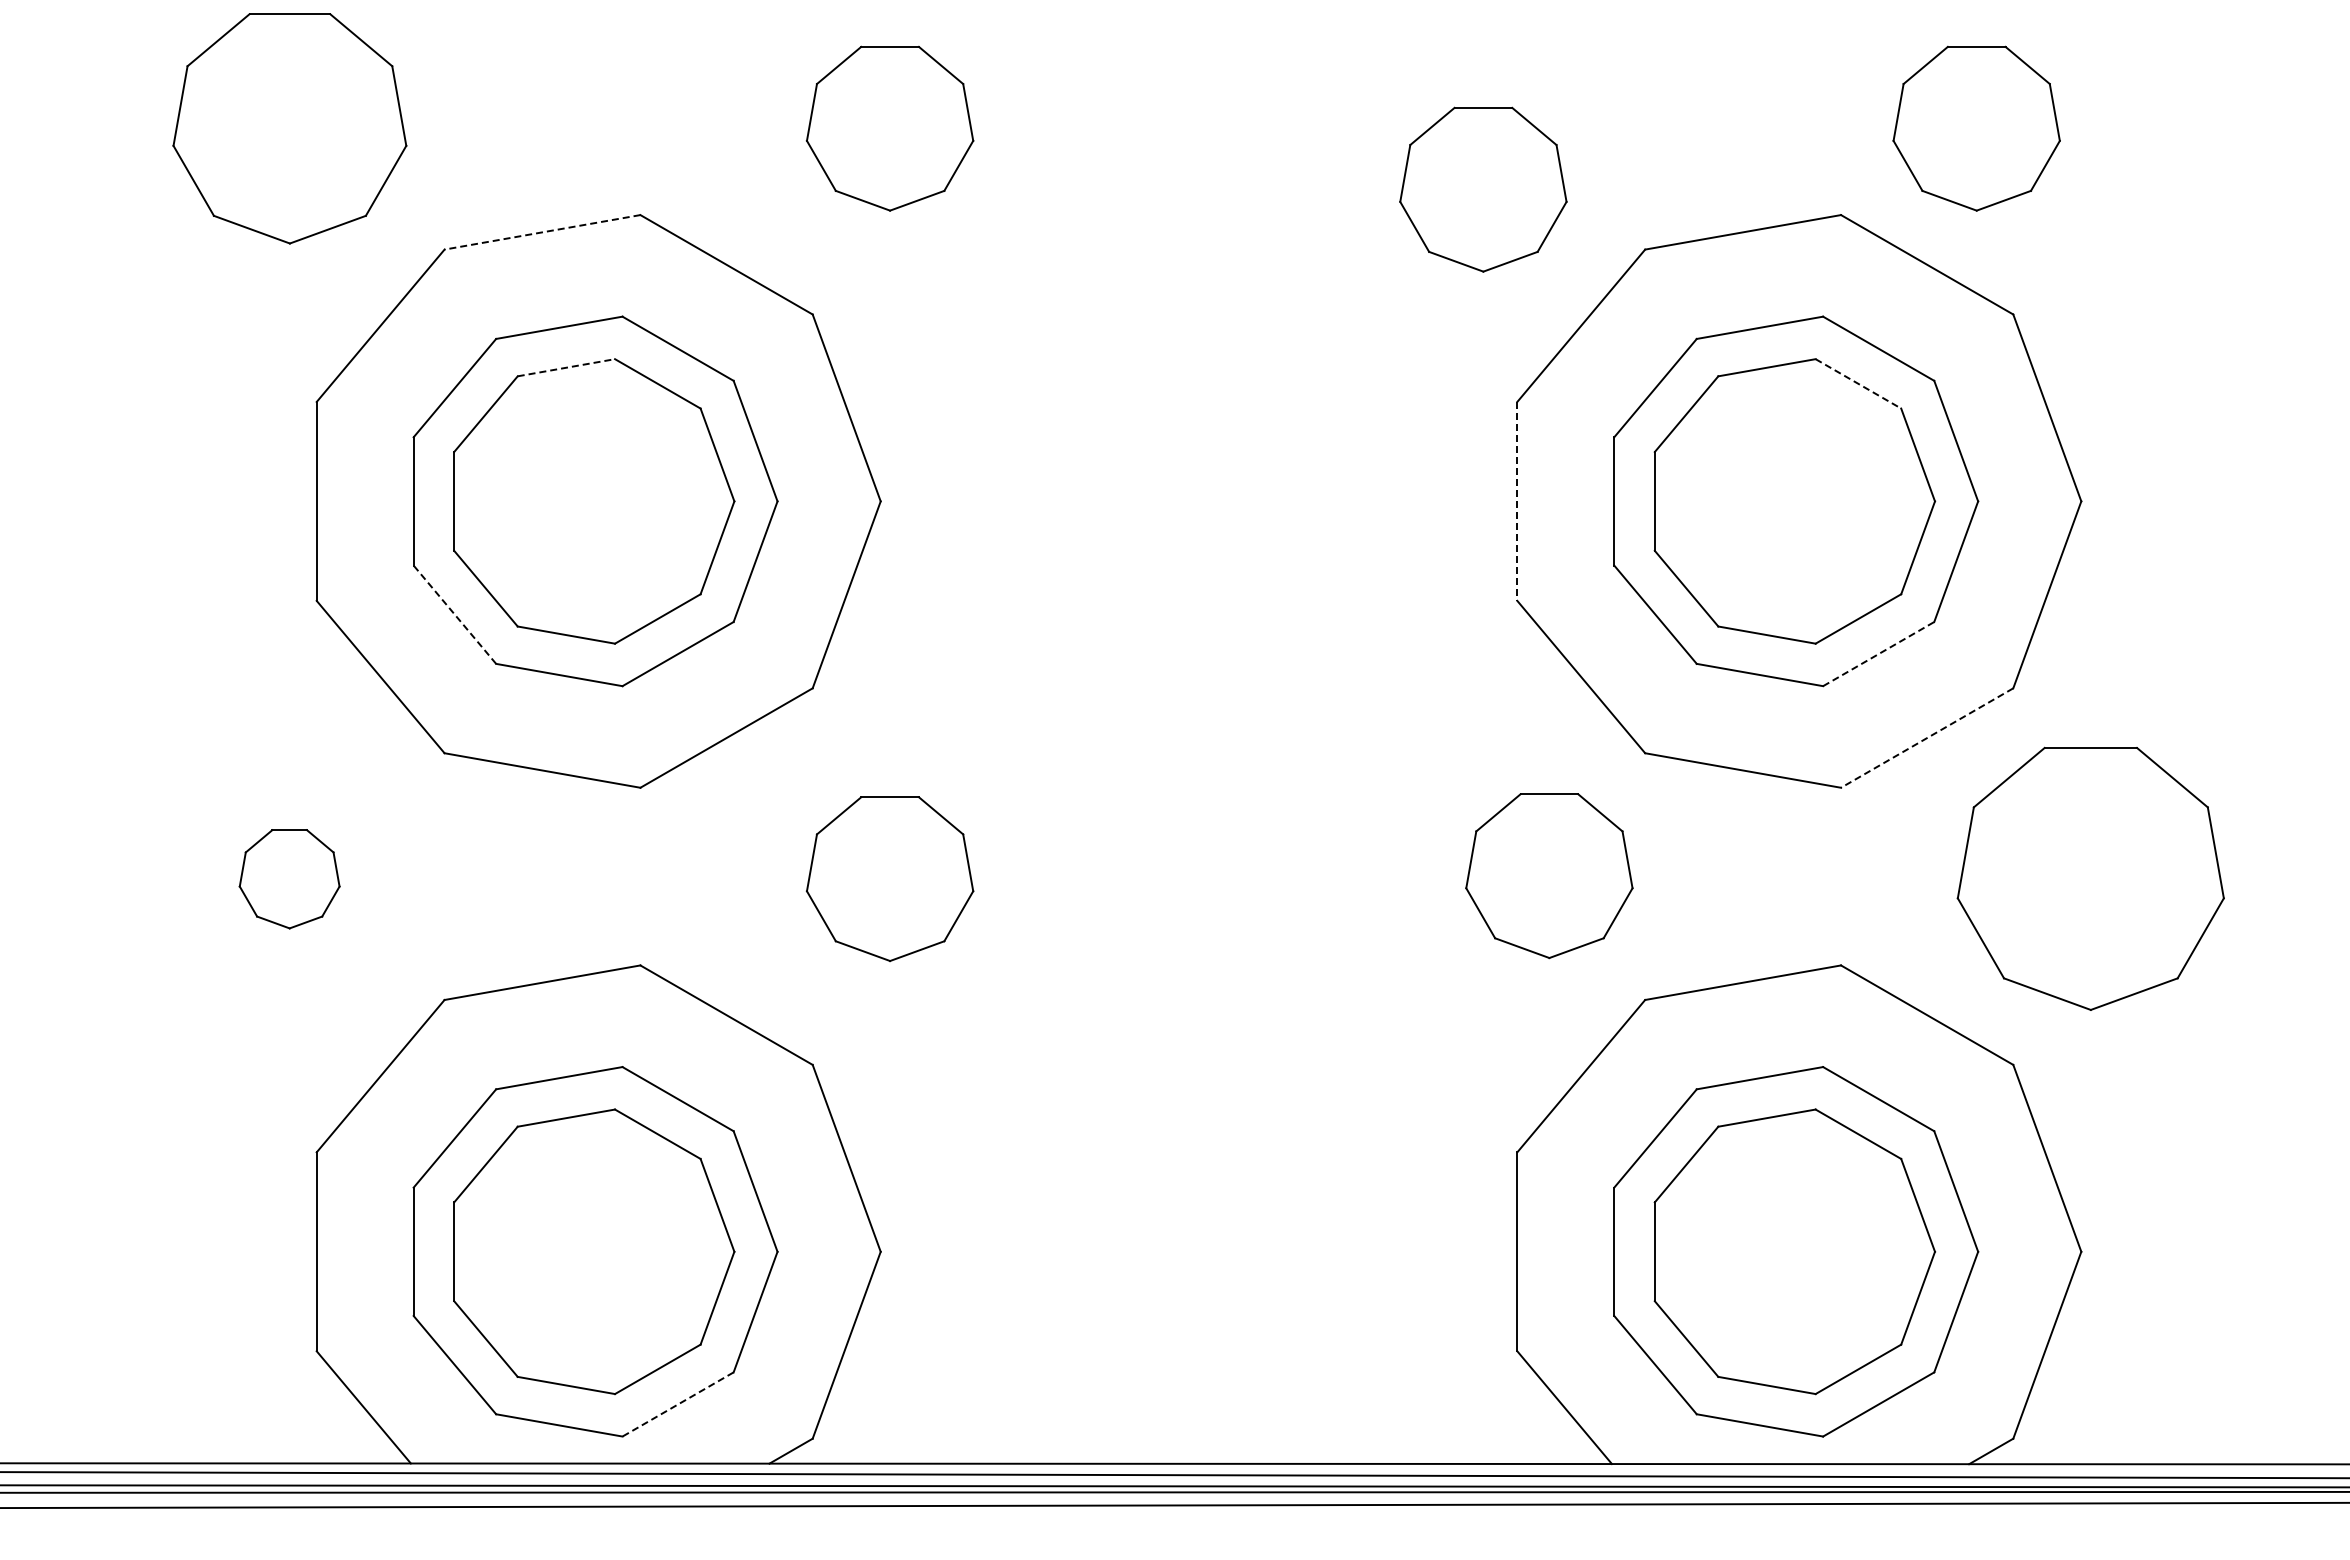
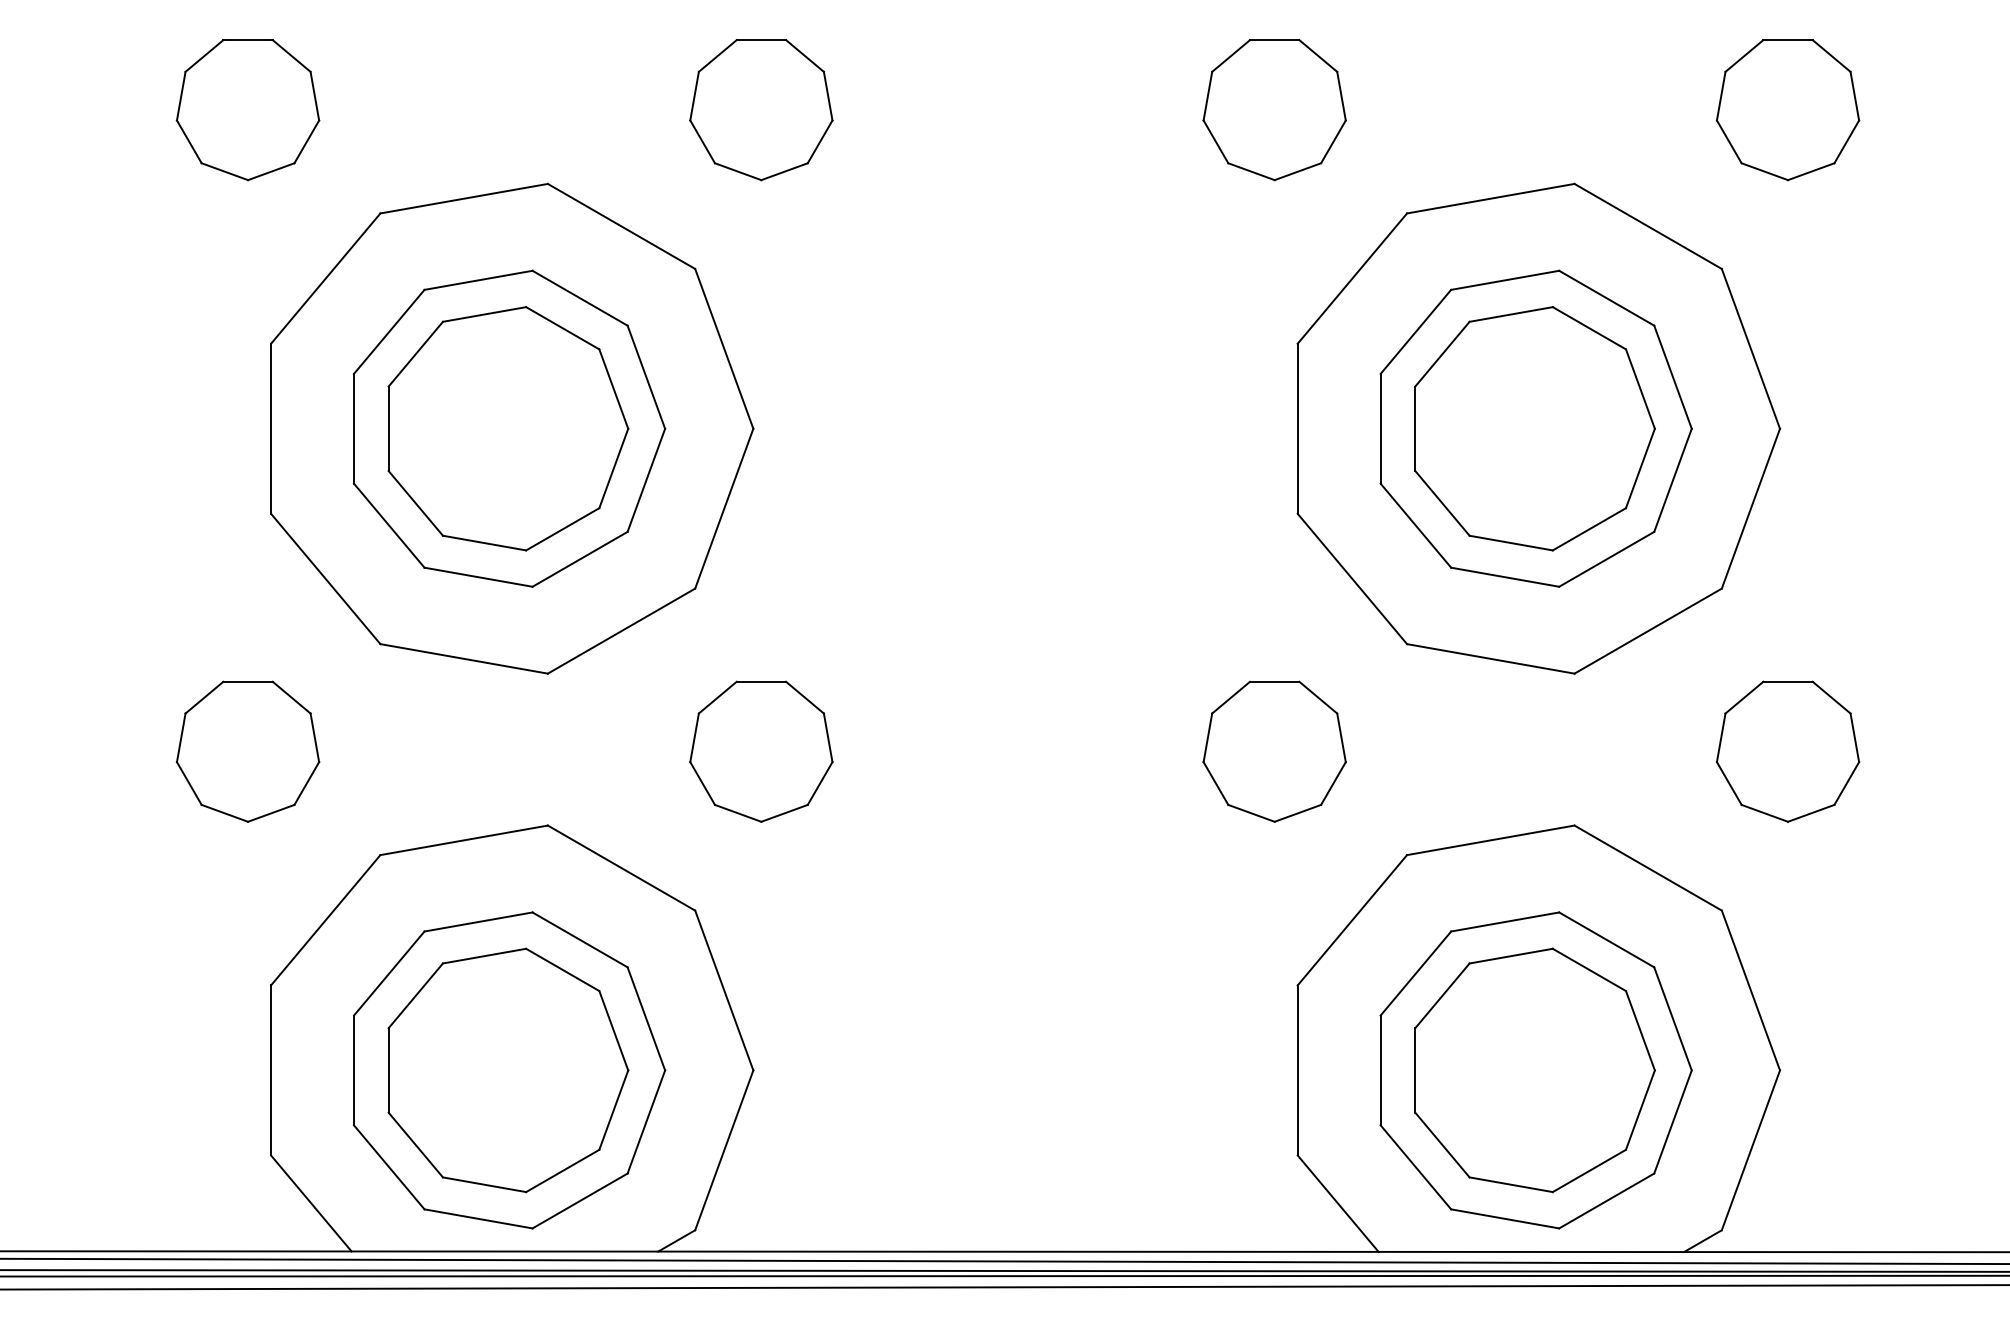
part: (289, 128) -> (247, 109), size x0.71
part: (1976, 128) -> (1787, 109), moved
part: (1483, 189) -> (1274, 109), moved
line: (542, 232) -> (464, 198), dashed -> solid
line: (566, 367) -> (484, 314), dashed -> solid
line: (1858, 384) -> (1589, 328), dashed -> solid
line: (1517, 501) -> (1297, 428), dashed -> solid
line: (454, 614) -> (388, 525), dashed -> solid
line: (1879, 653) -> (1607, 558), dashed -> solid
line: (1926, 738) -> (1647, 631), dashed -> solid
part: (1549, 876) -> (1274, 752), moved
part: (289, 879) -> (247, 752), size x1.67
part: (2090, 879) -> (1787, 752), size x0.62
line: (677, 1404) -> (579, 1201), dashed -> solid

